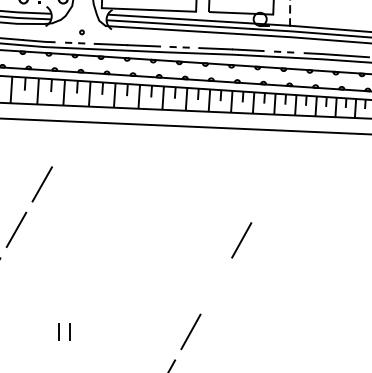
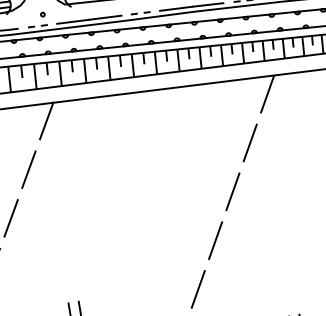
line: (67, 138) -> (46, 120), added
line: (292, 148) -> (267, 93), added
line: (266, 194) -> (249, 142), added
line: (215, 286) -> (214, 241), added

